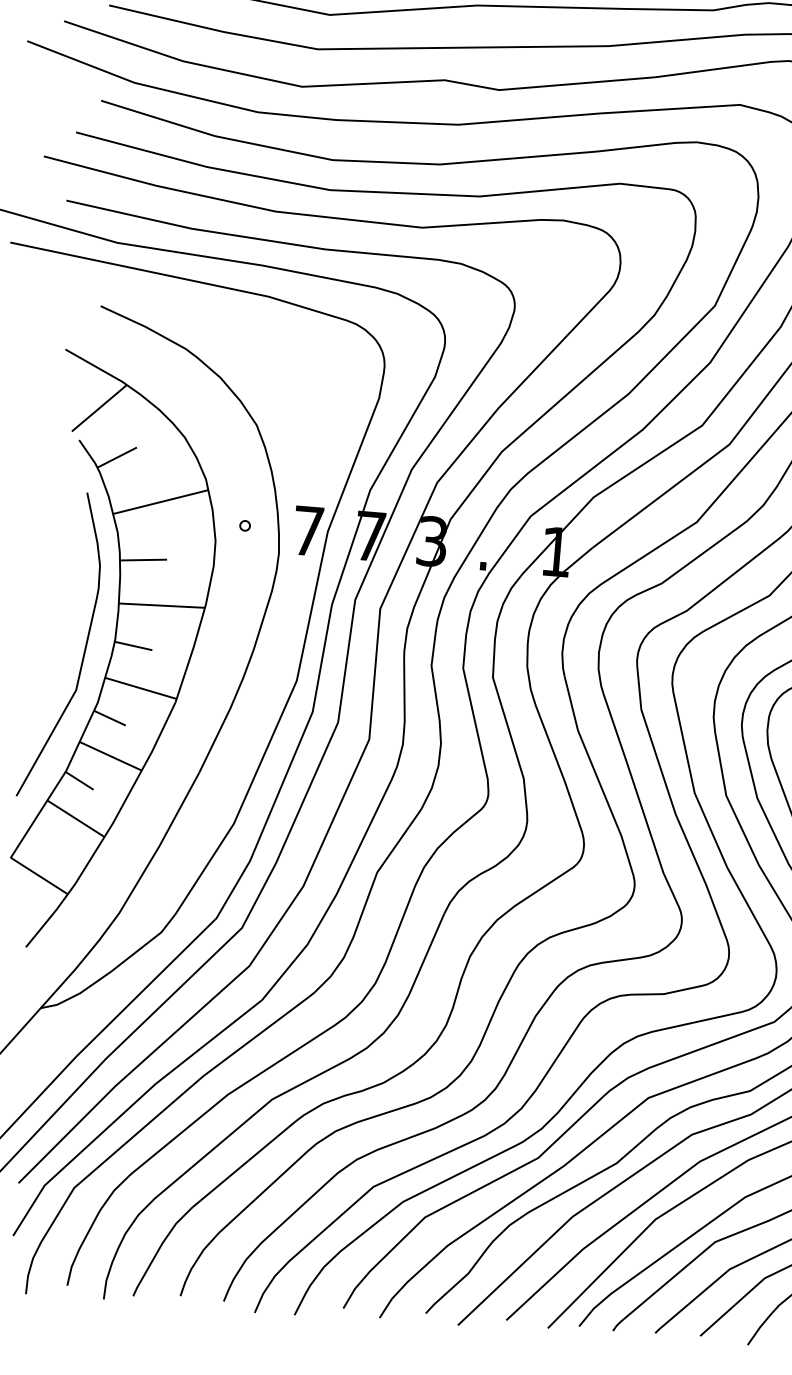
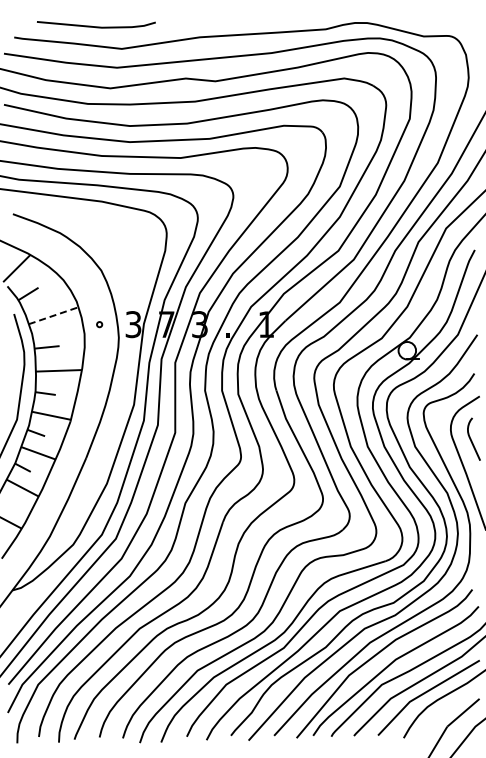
line: (162, 501) -> (54, 315), solid -> dashed
text: (308, 530) -> (133, 324), 7 -> 3

